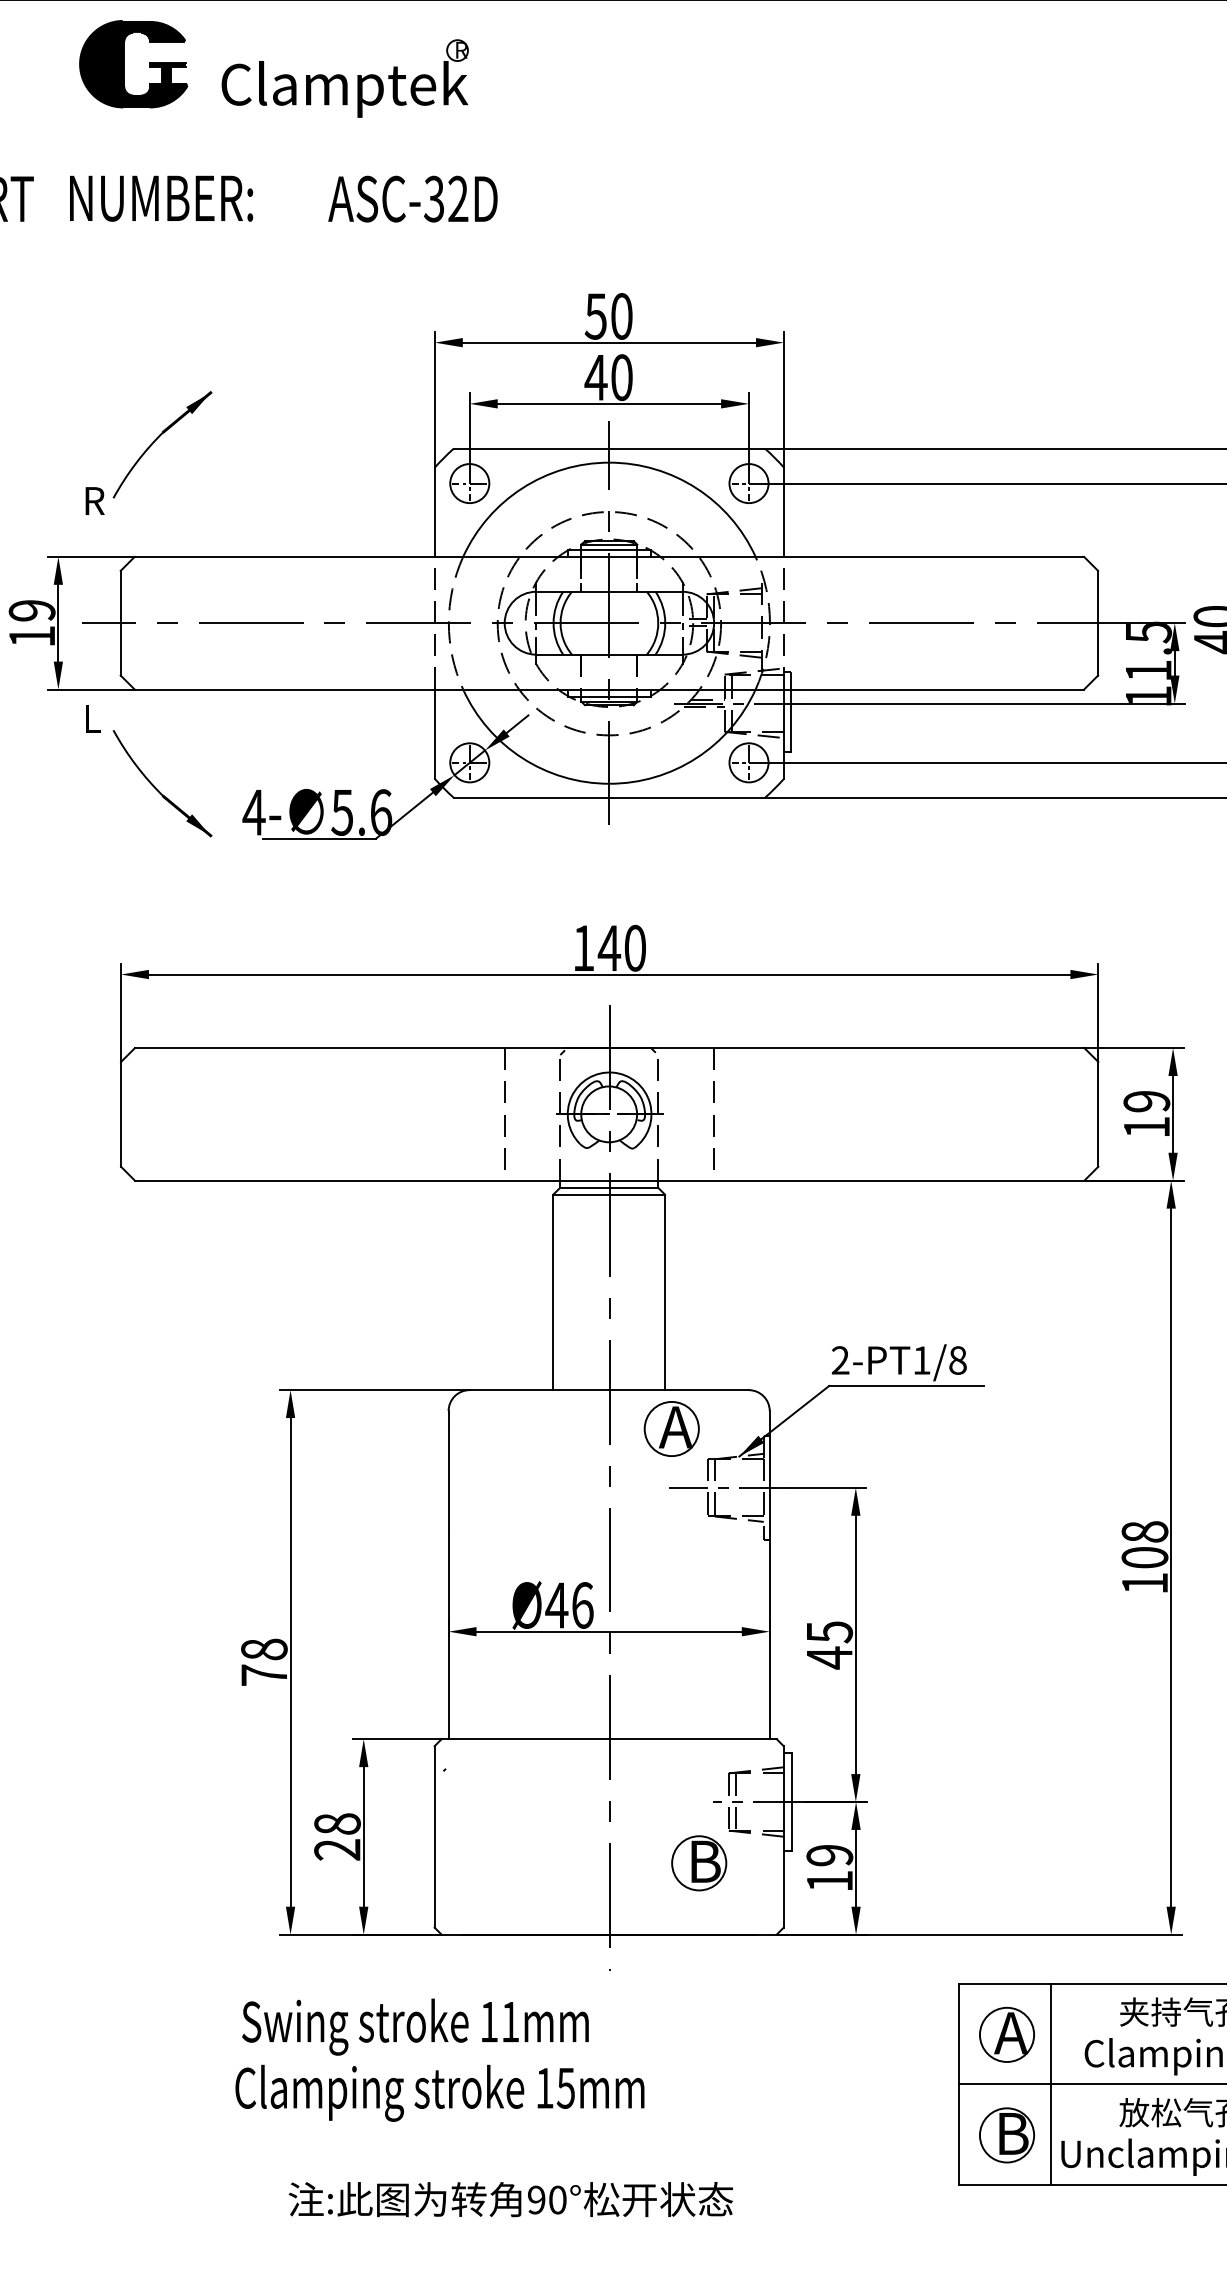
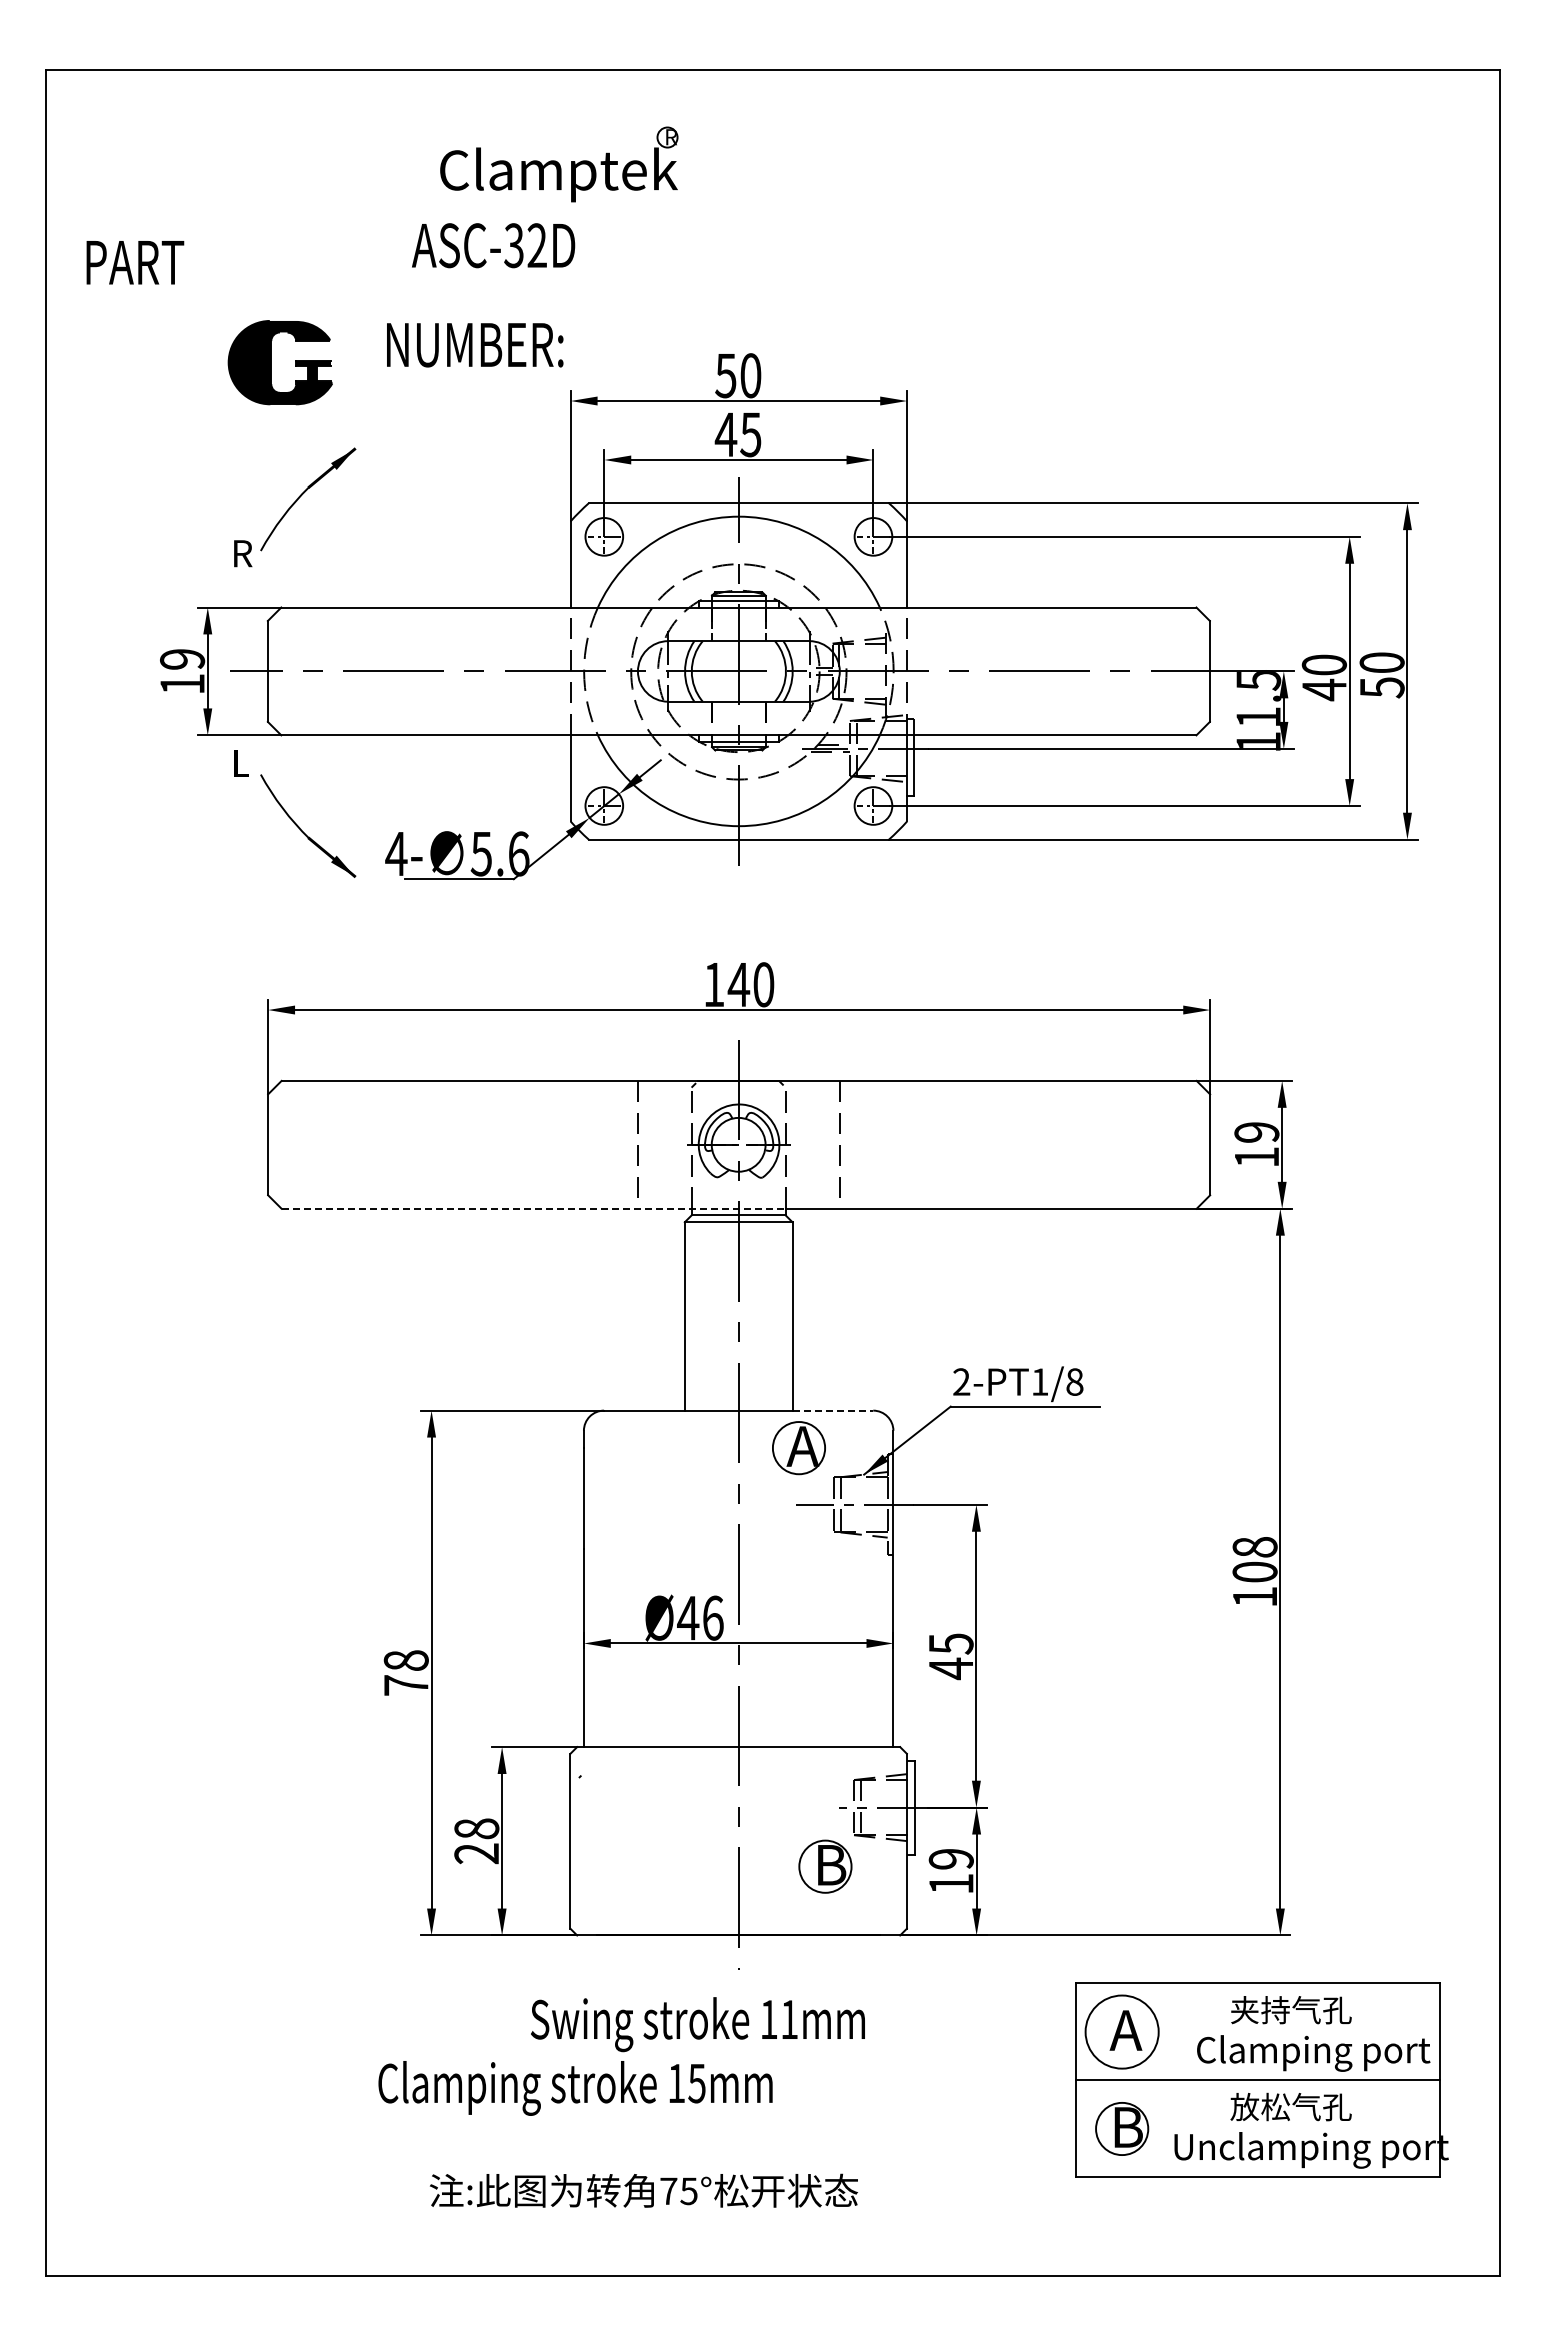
part: (124, 64) -> (271, 362), moved
part: (345, 78) -> (559, 164), moved
text: (161, 198) -> (475, 345), moved
text: (412, 198) -> (493, 245), moved
text: (621, 377) -> (750, 434), 40 -> 45
line: (397, 1180) -> (534, 1208), solid -> dashed
line: (707, 1389) -> (833, 1410), solid -> dashed
text: (414, 2027) -> (697, 2024), moved
circle: (1007, 2034) -> (1122, 2031), size x1.4
line: (1050, 2084) -> (1164, 2079), removed
text: (546, 2200) -> (678, 2191), 90° -> 75°

